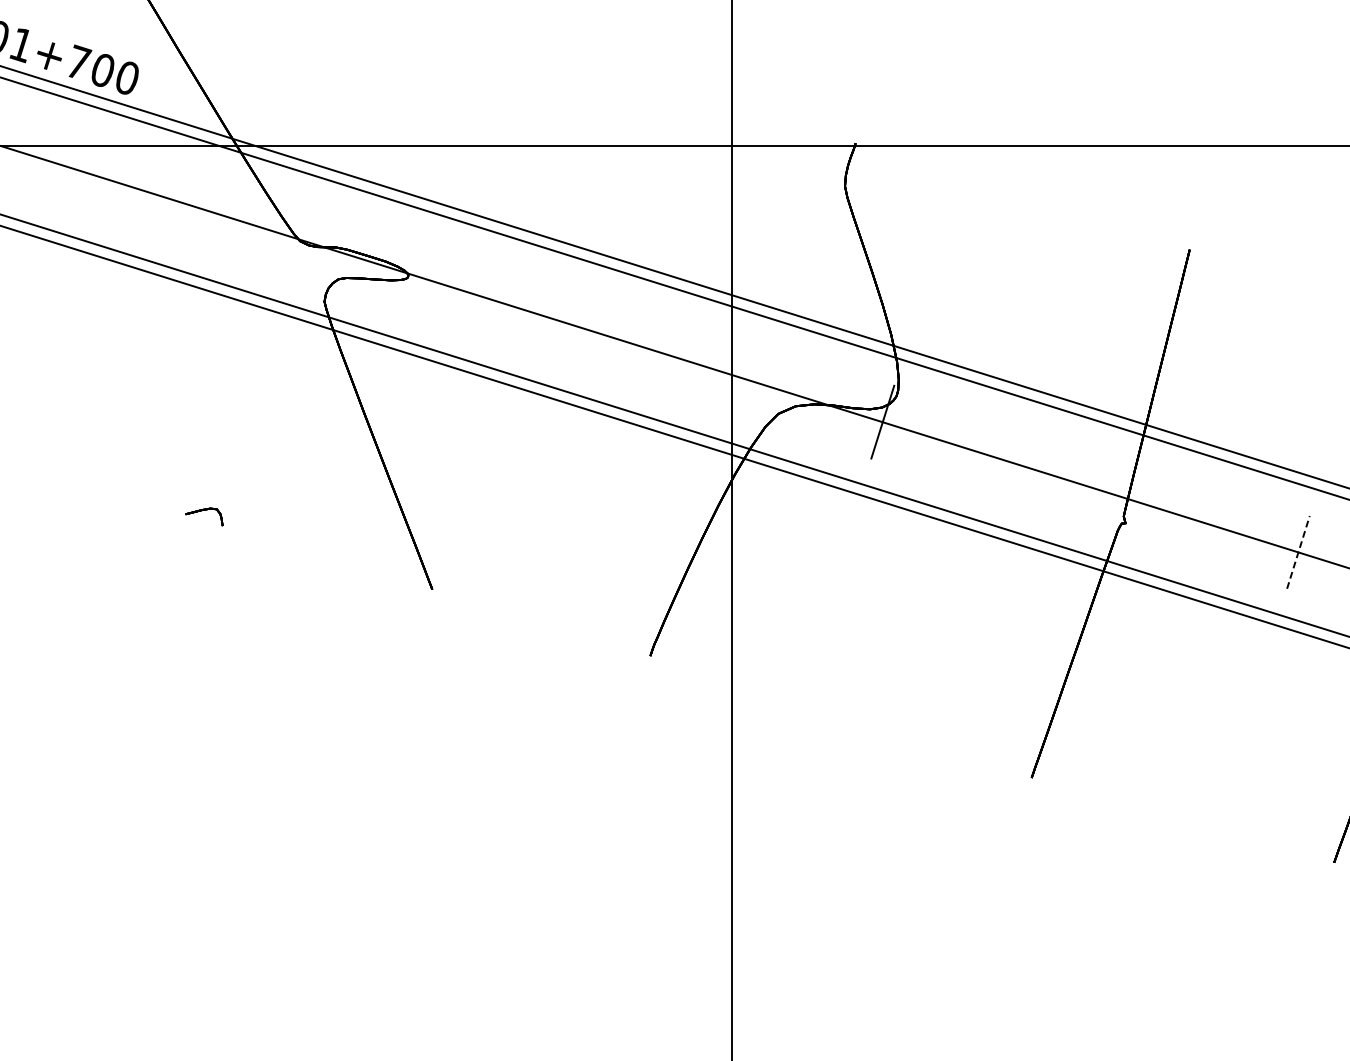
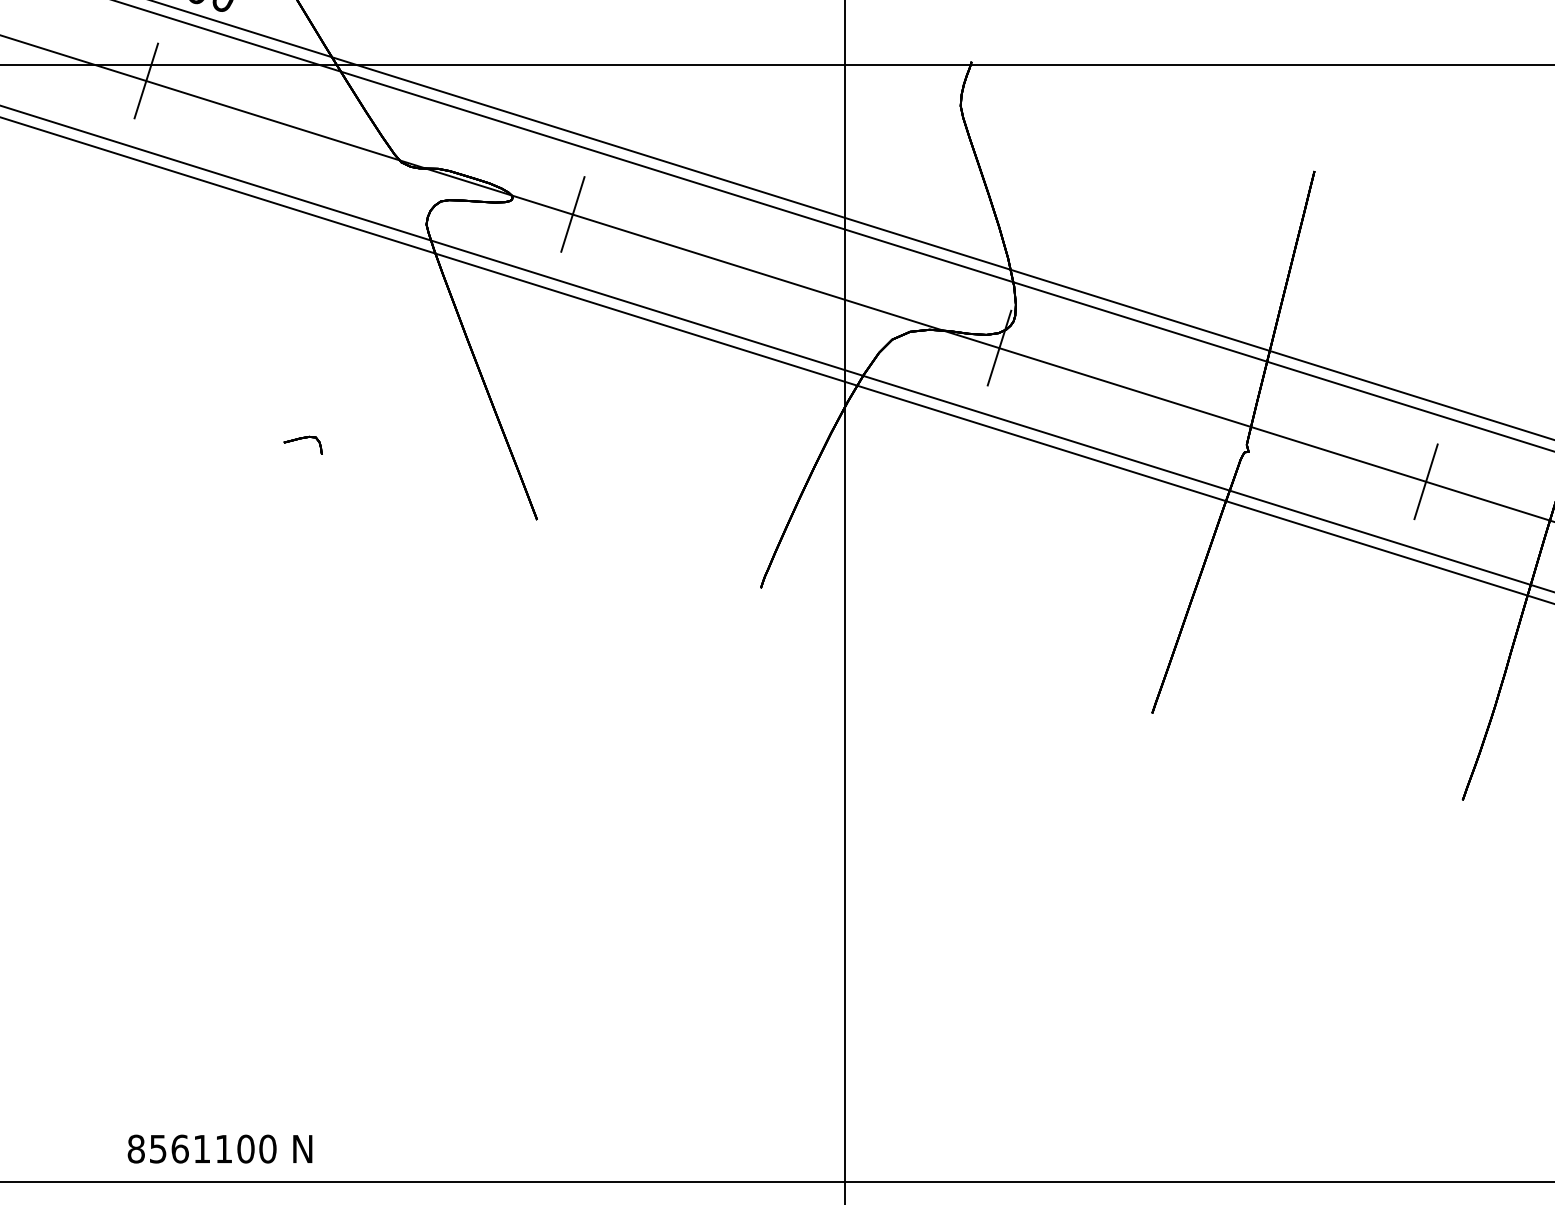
line: (51, 161) -> (146, 80), added
line: (466, 291) -> (572, 214), added
line: (1298, 552) -> (1426, 481), dashed -> solid

